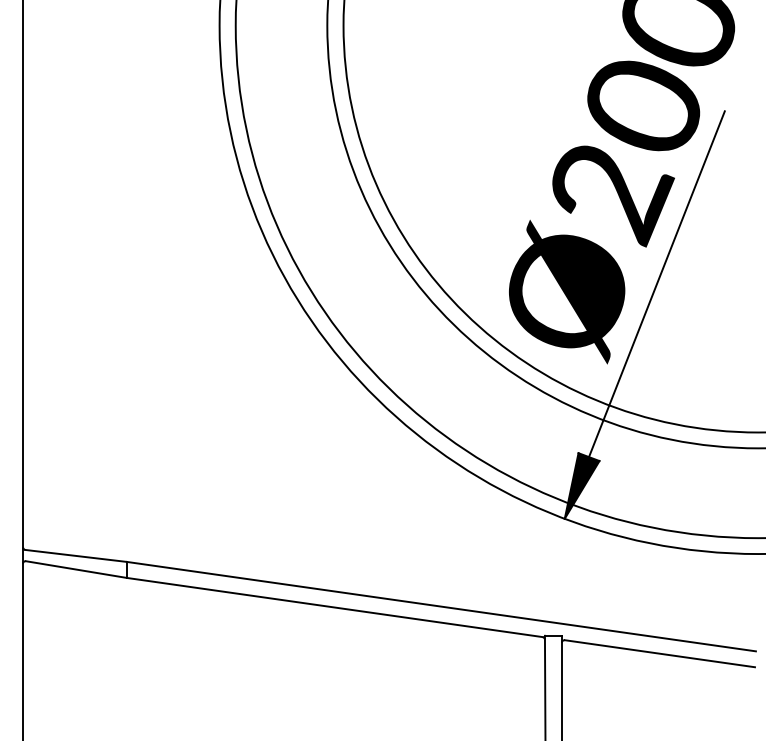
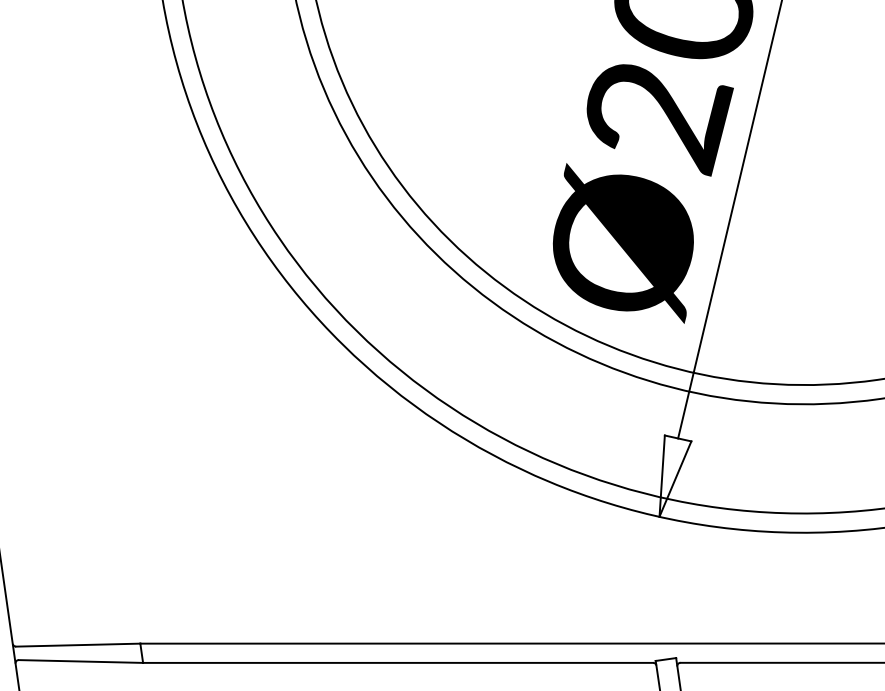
fill: (581, 485) -> (673, 473), removed

